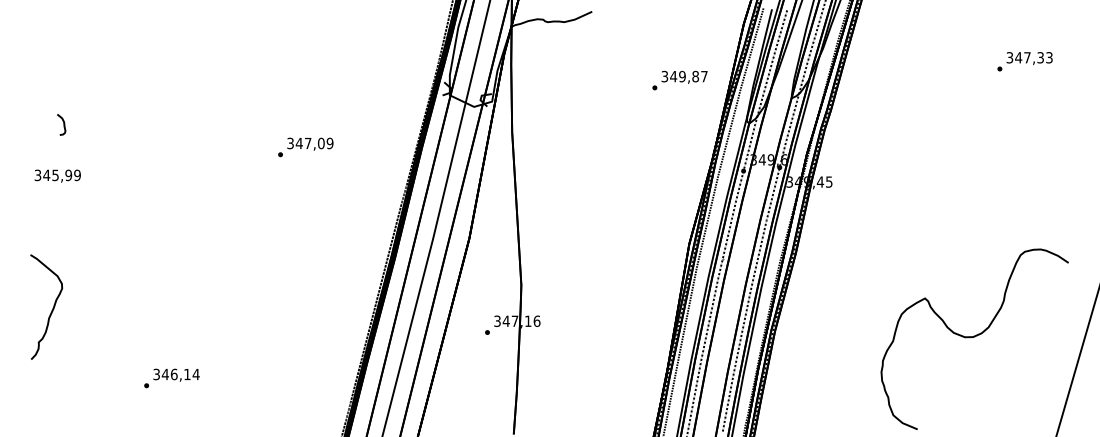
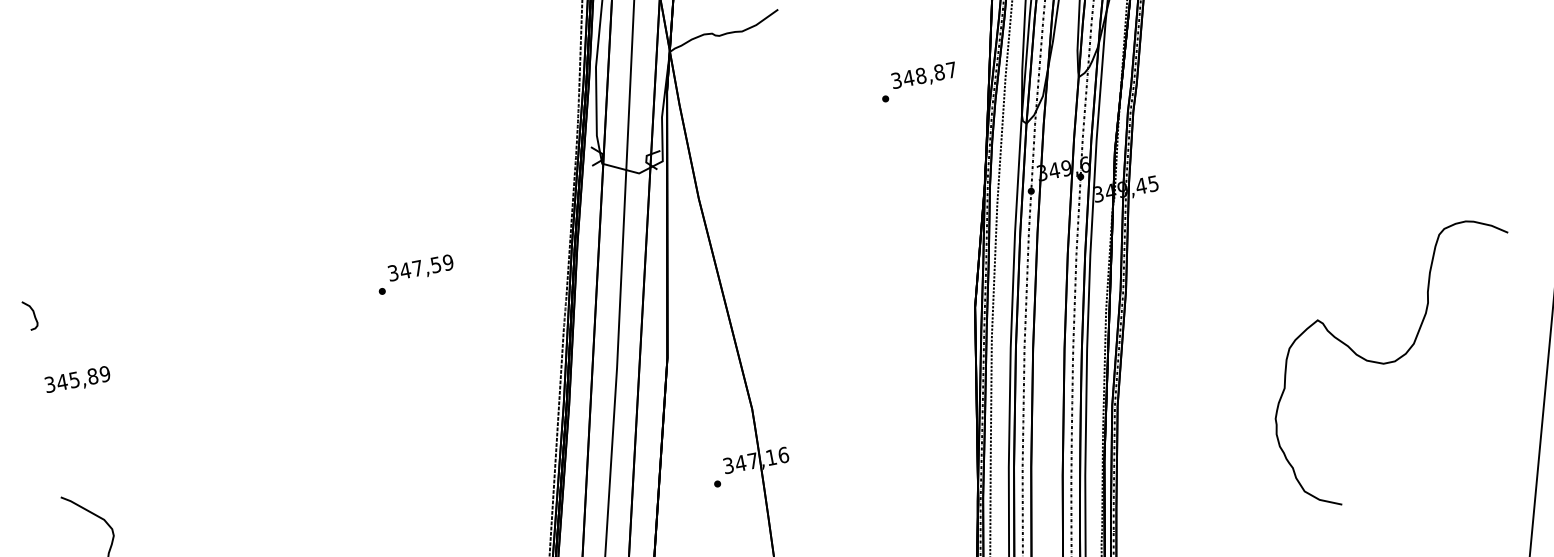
text: (682, 76) -> (921, 75), 349,87 -> 348,87
curve: (63, 124) -> (33, 314), moved
text: (321, 143) -> (436, 264), 347,09 -> 347,59
text: (68, 175) -> (92, 376), 345,99 -> 345,89

